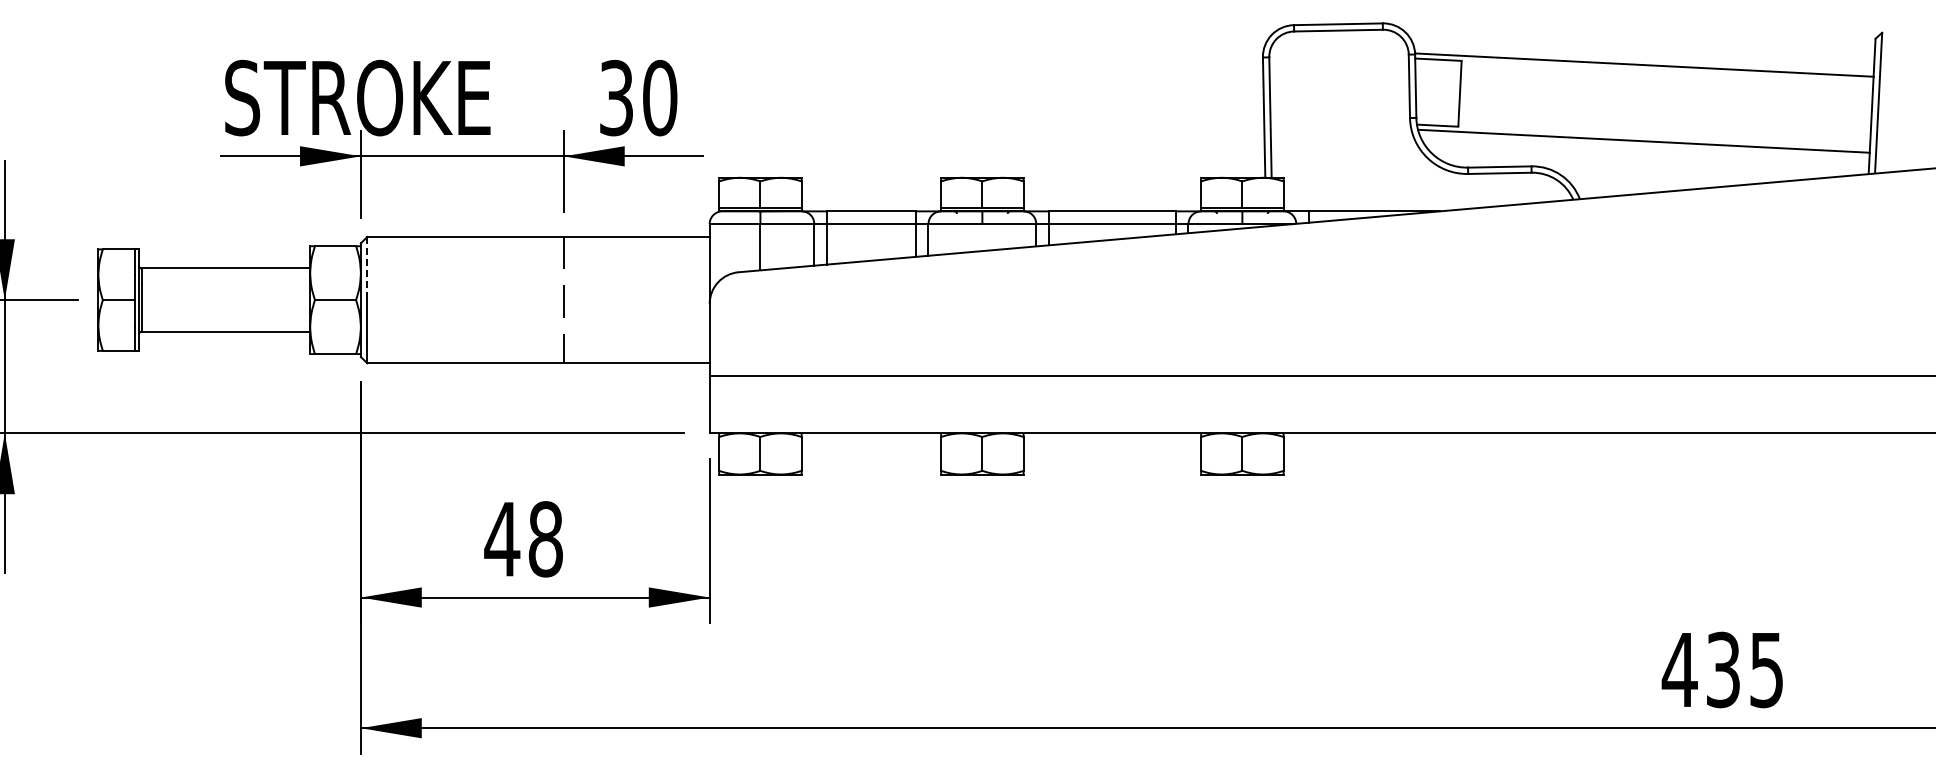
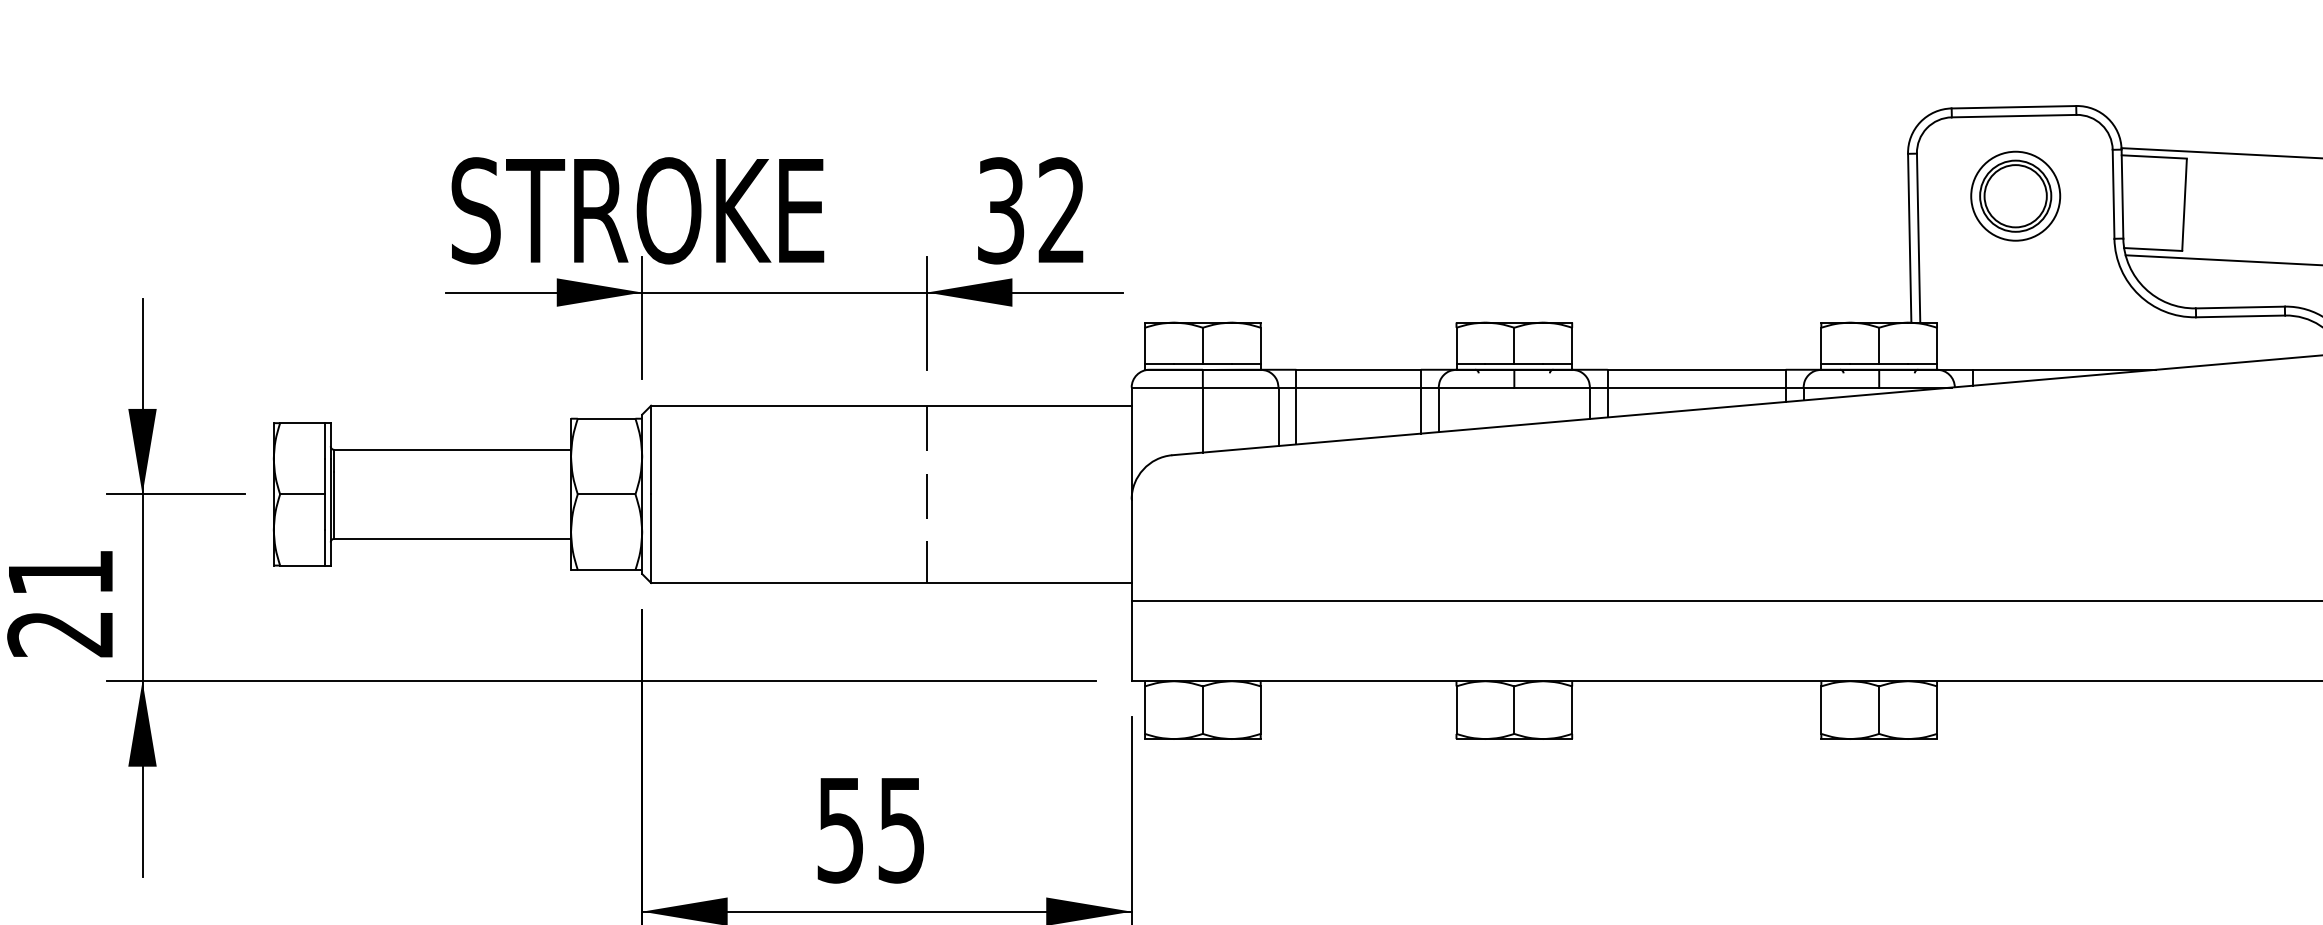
part: (1339, 87) -> (2015, 195), added
text: (660, 97) -> (1062, 209), 30 -> 32
line: (367, 268) -> (651, 449), dashed -> solid
text: (523, 539) -> (870, 830), 48 -> 55

